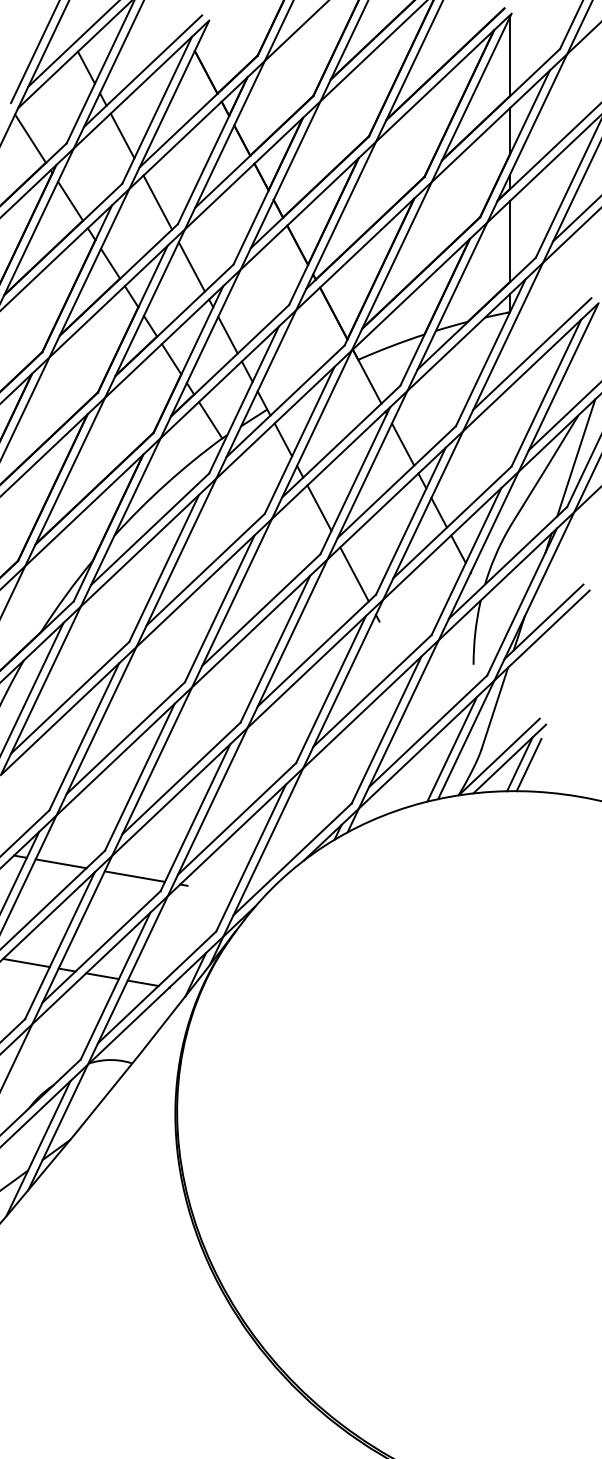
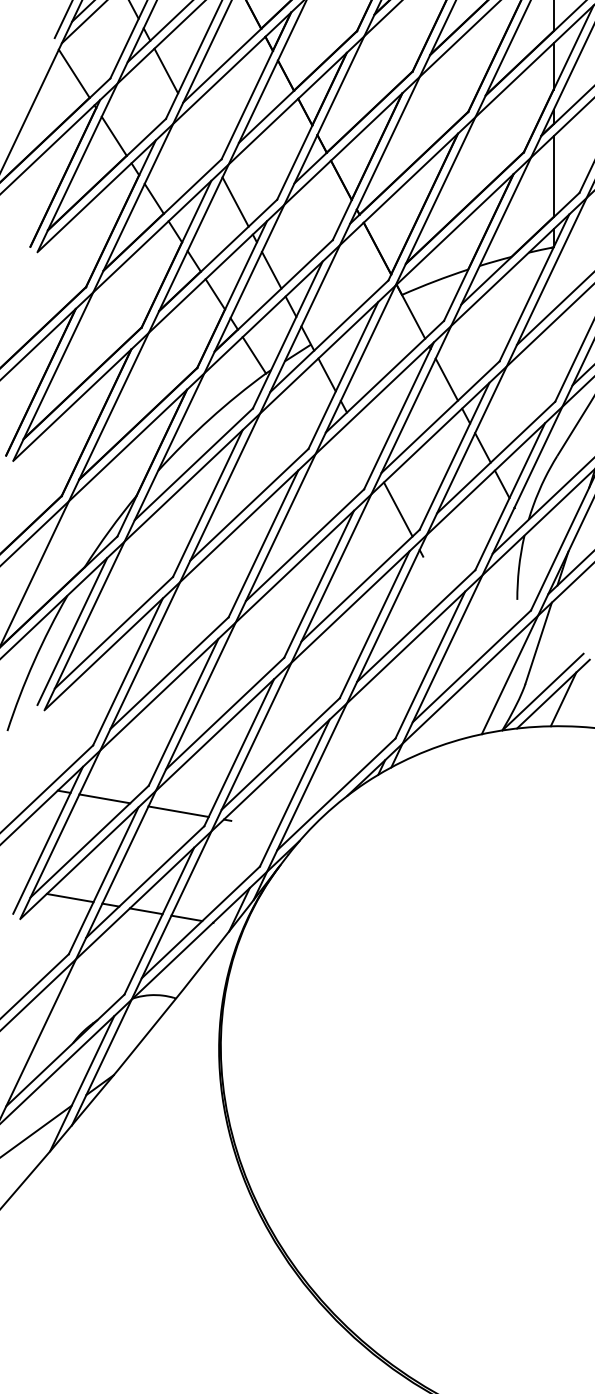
line: (157, 202) -> (201, 137), removed
line: (319, 507) -> (363, 442), removed
line: (452, 749) -> (496, 684), removed
line: (528, 764) -> (572, 699), removed

